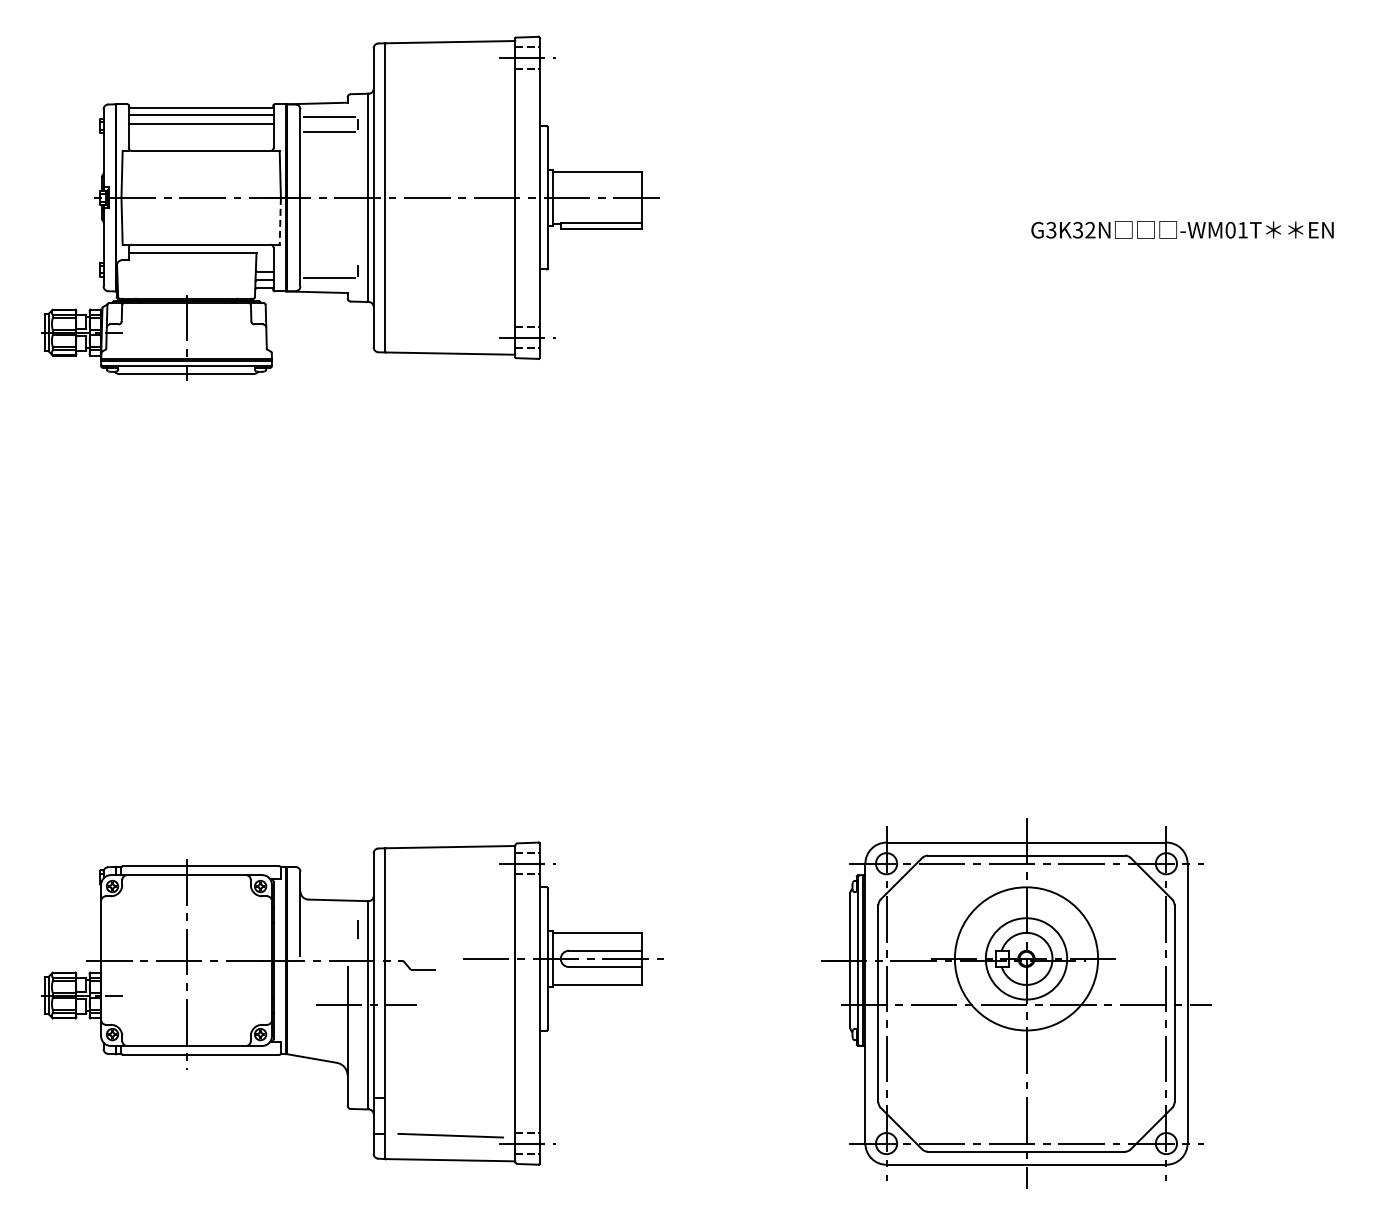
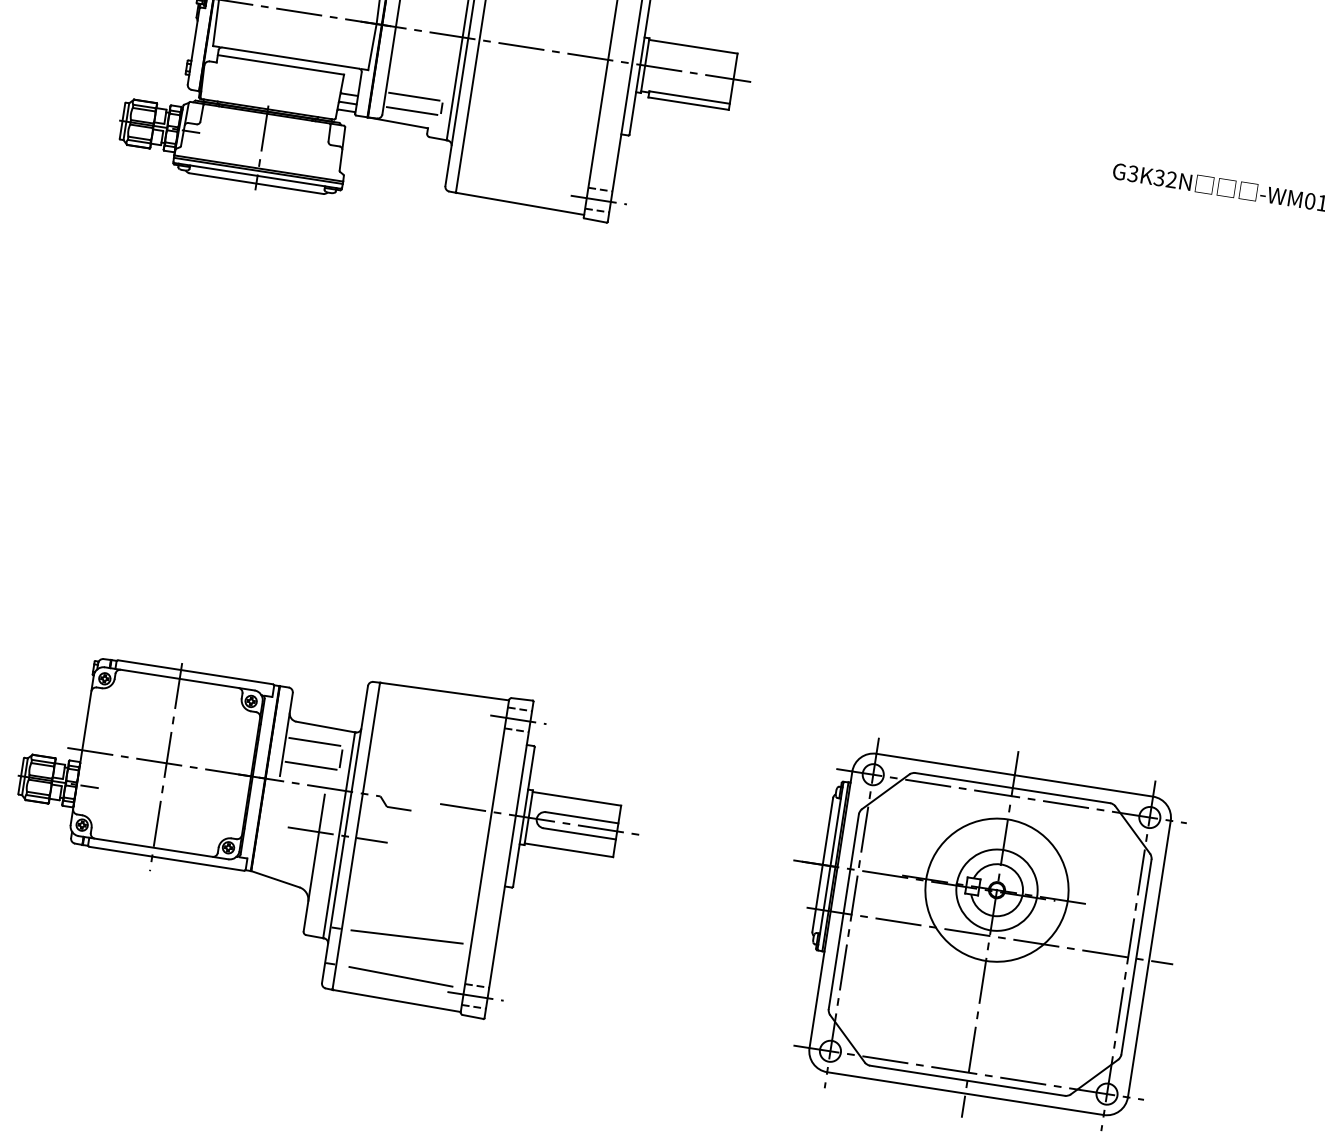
line: (280, 221) -> (372, 47), dashed -> solid
line: (328, 263) -> (413, 96), added
line: (329, 916) -> (314, 741), added
line: (329, 940) -> (311, 765), added
line: (450, 1095) -> (406, 937), added

